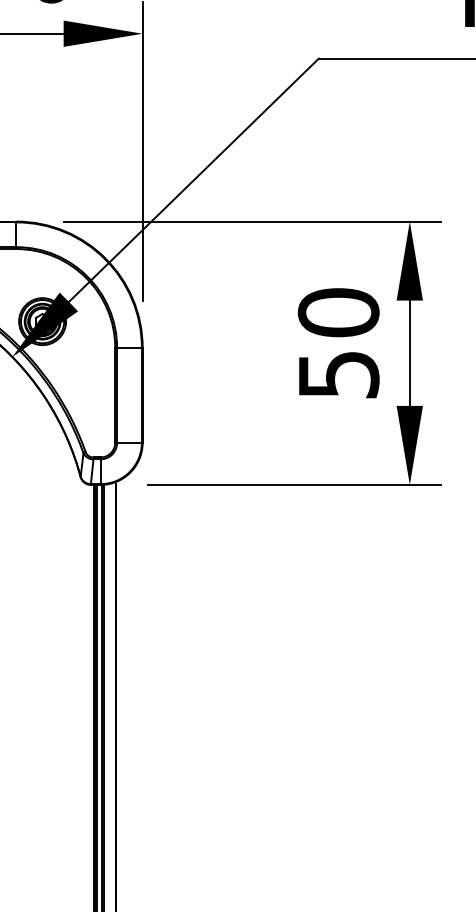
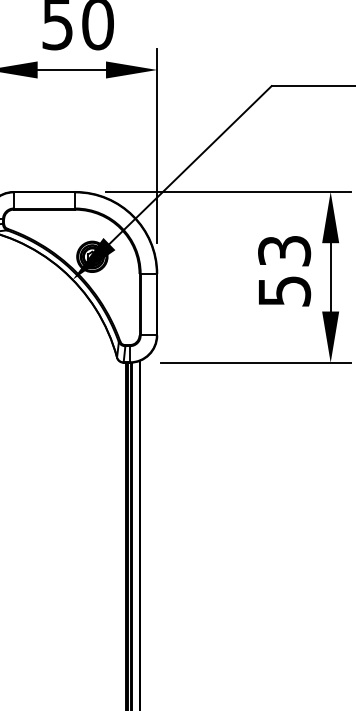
text: (338, 311) -> (284, 250), 50 -> 53

